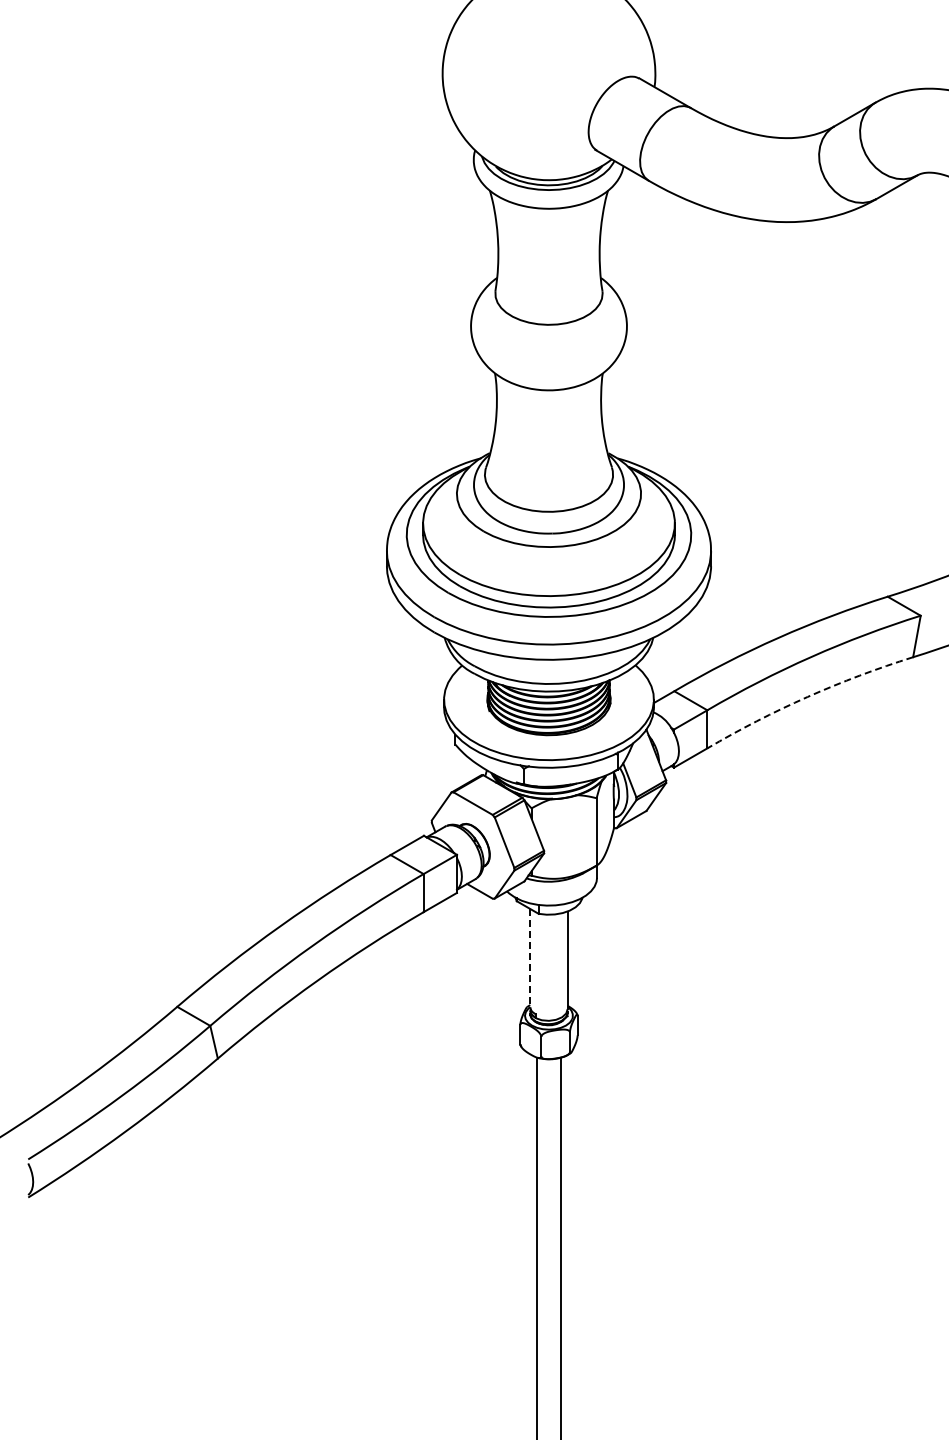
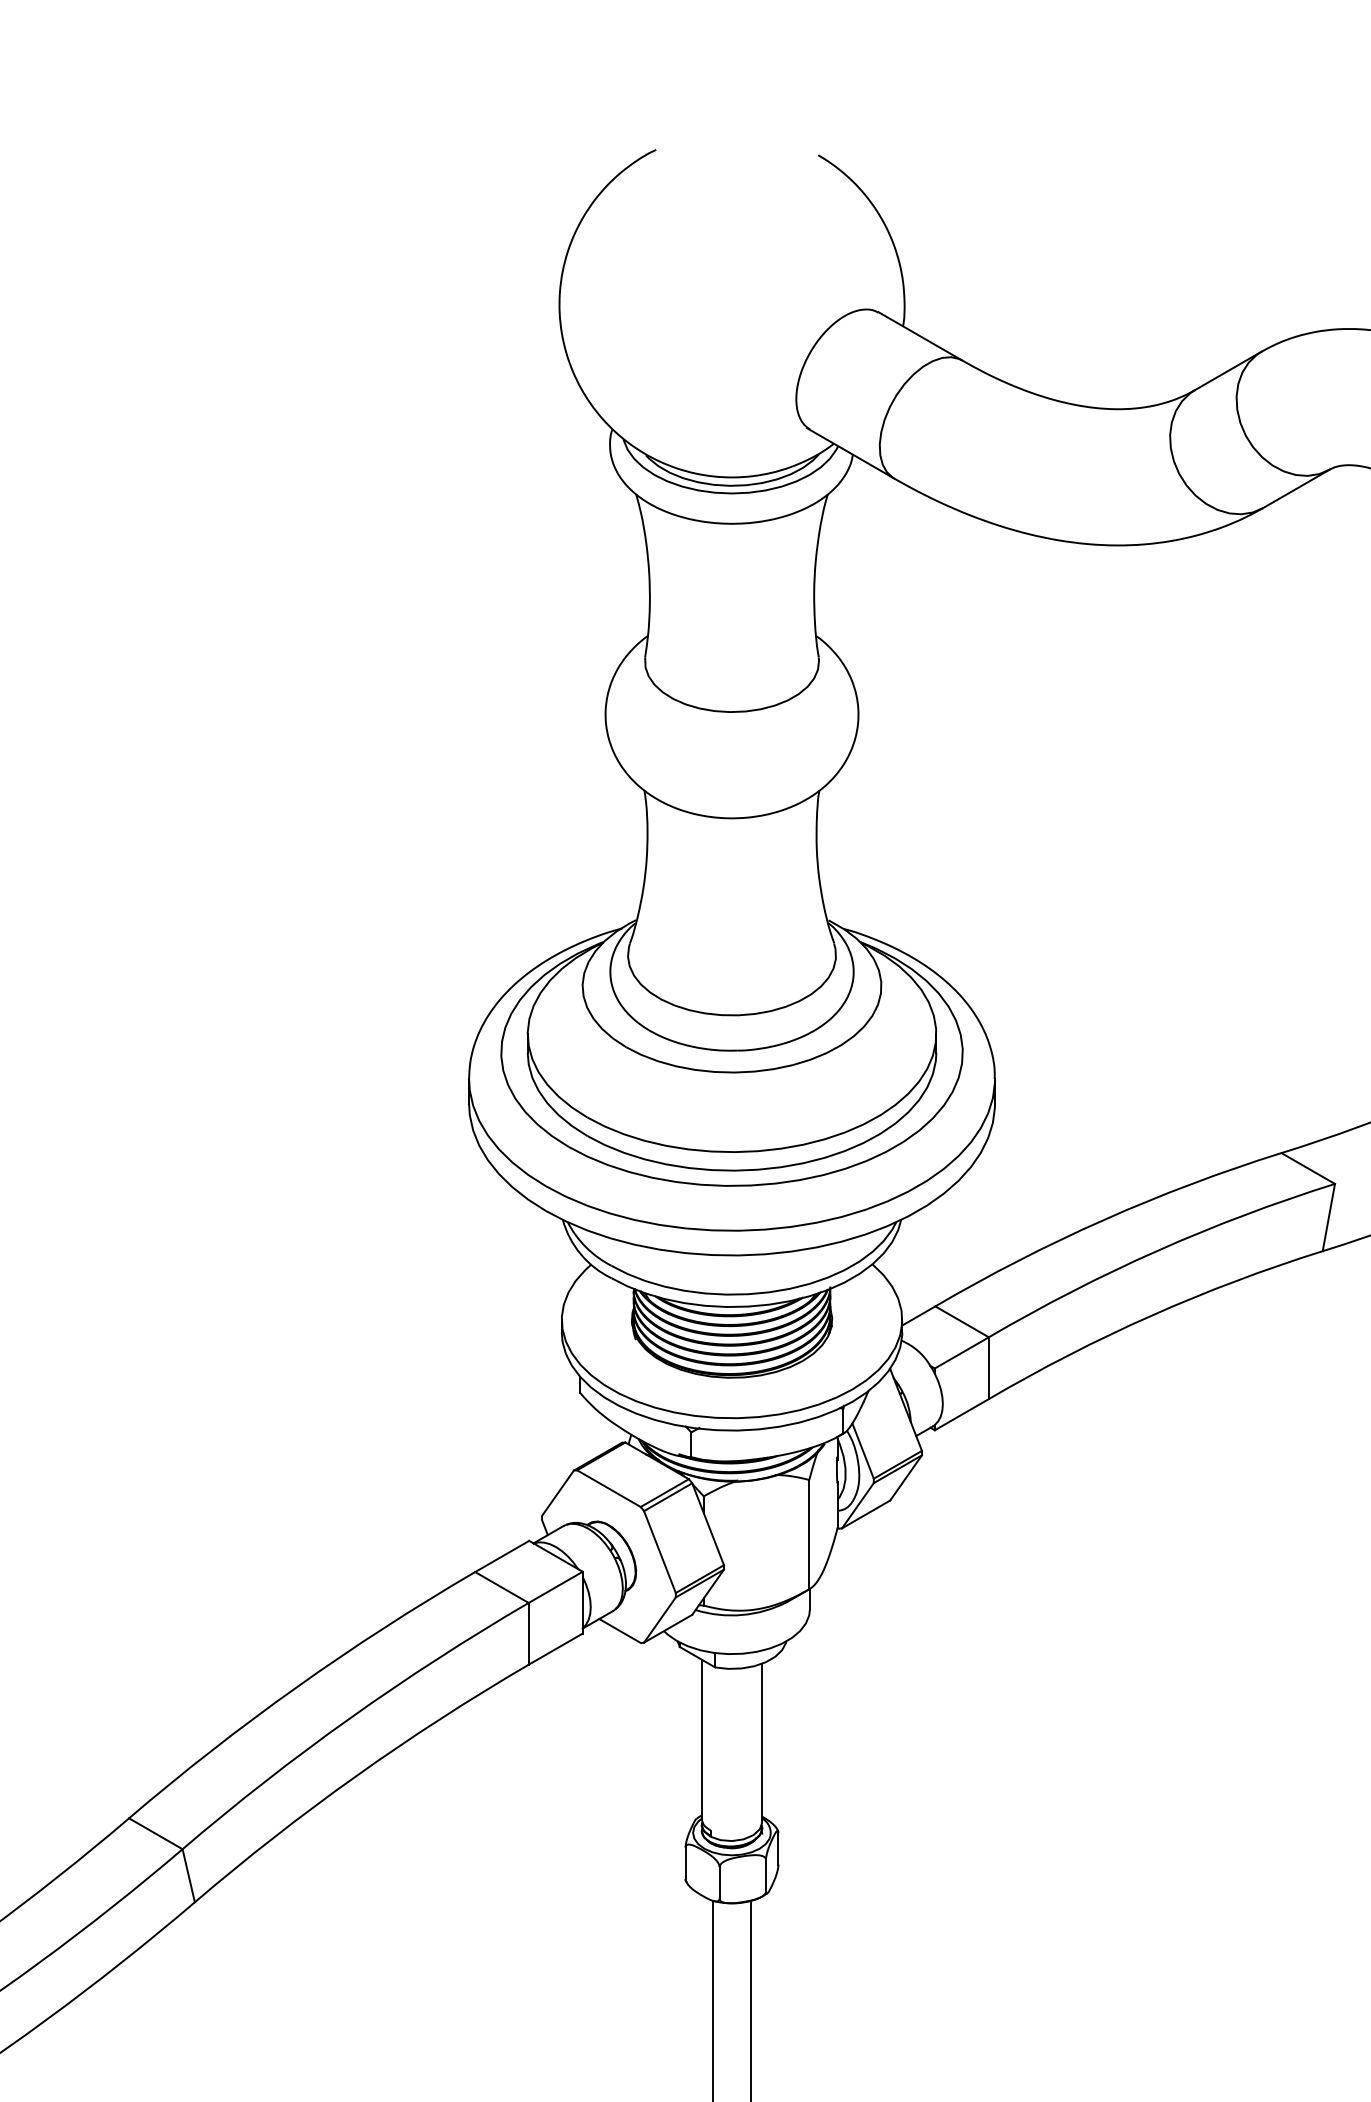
arc: (807, 696) -> (1151, 1314), dashed -> solid
line: (530, 958) -> (702, 1739), dashed -> solid

